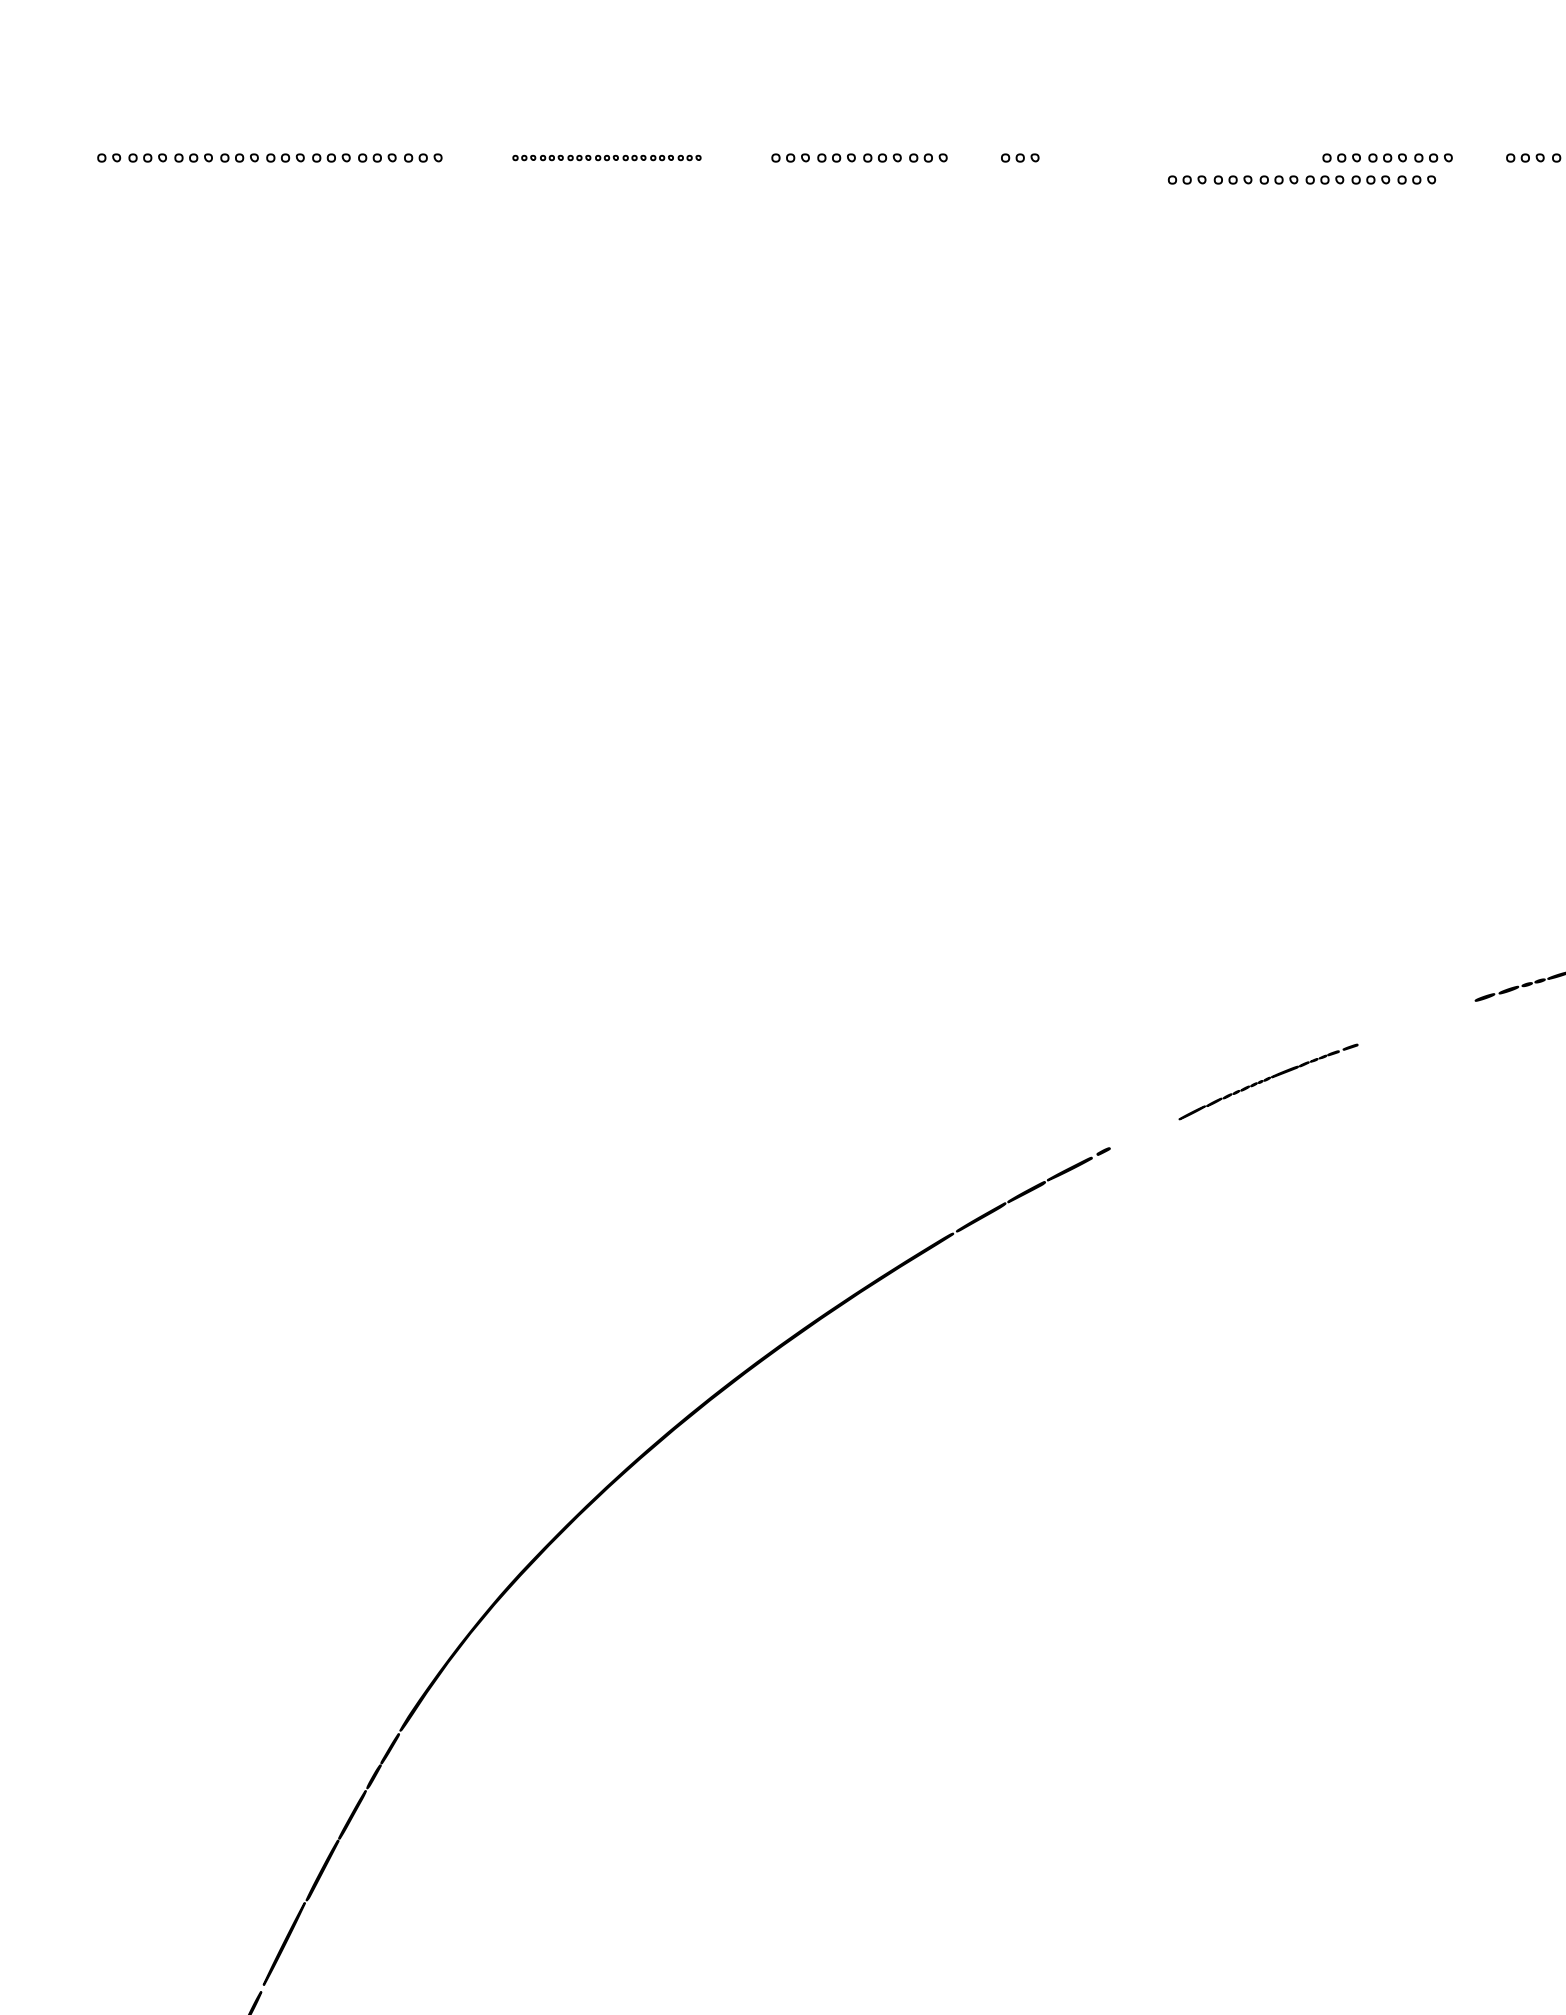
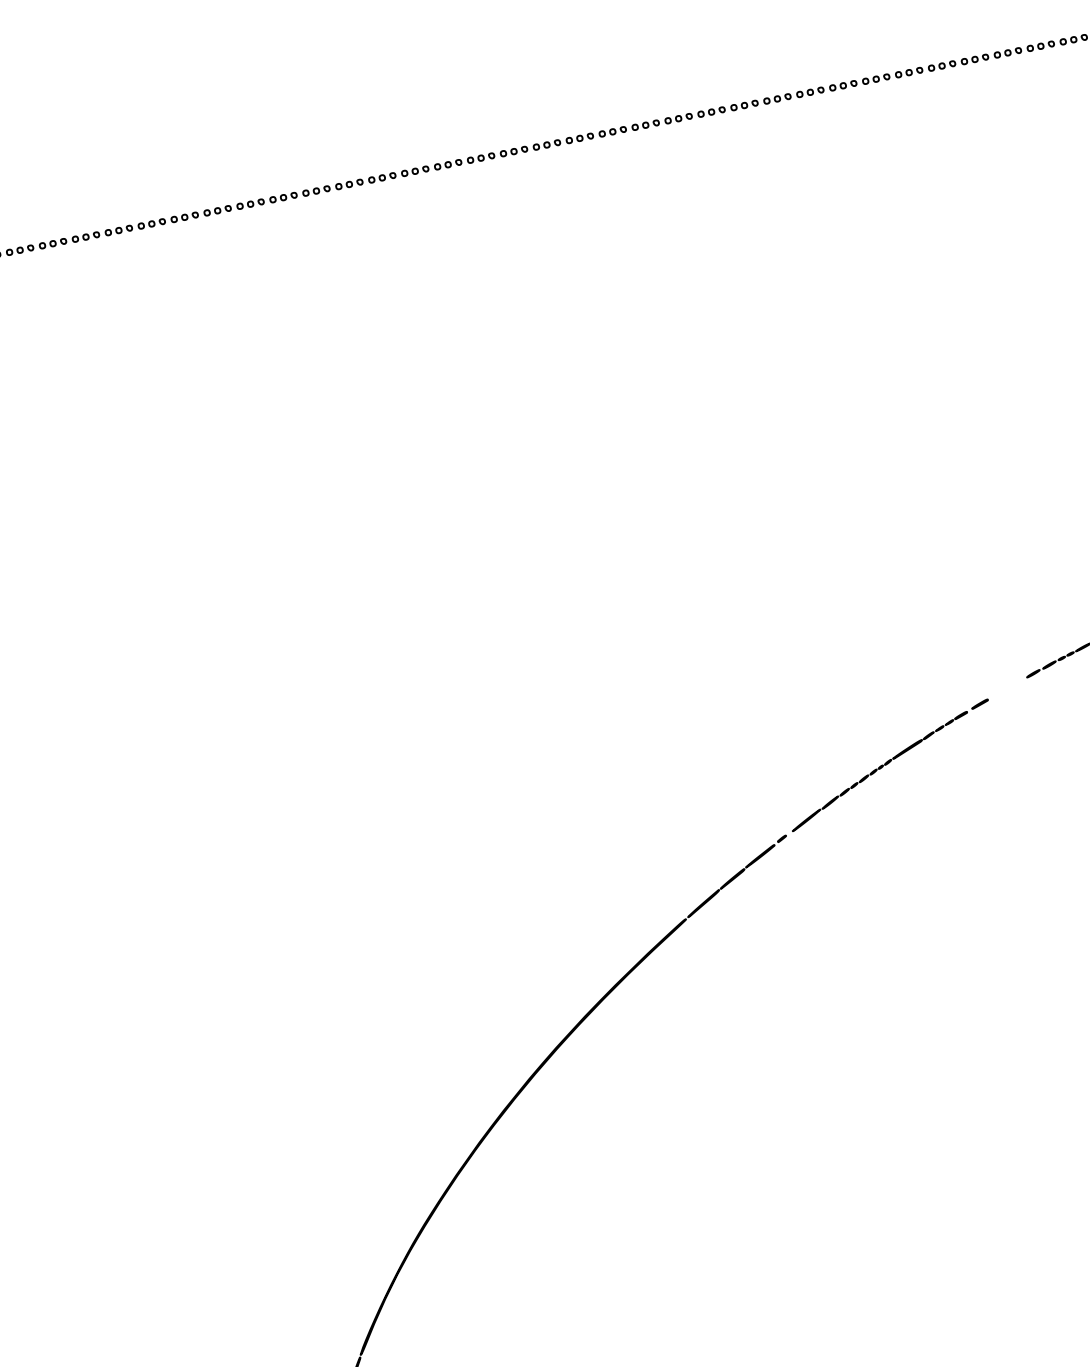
part: (606, 157) -> (283, 197), size x1.67
part: (974, 157) -> (547, 144), added
part: (1479, 157) -> (909, 72), added
part: (1301, 179) -> (694, 115), moved
part: (1268, 1081) -> (890, 765), size x1.67

